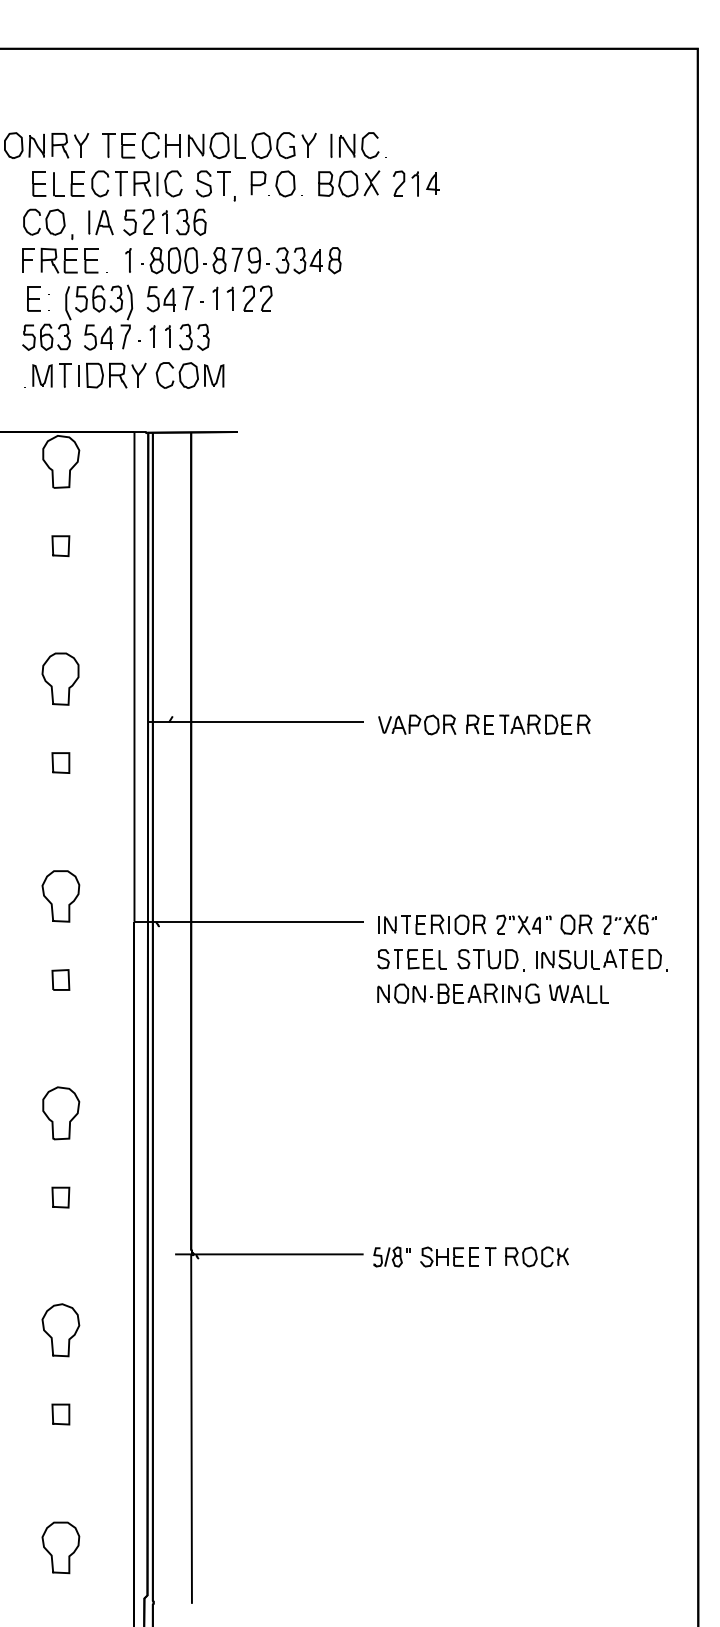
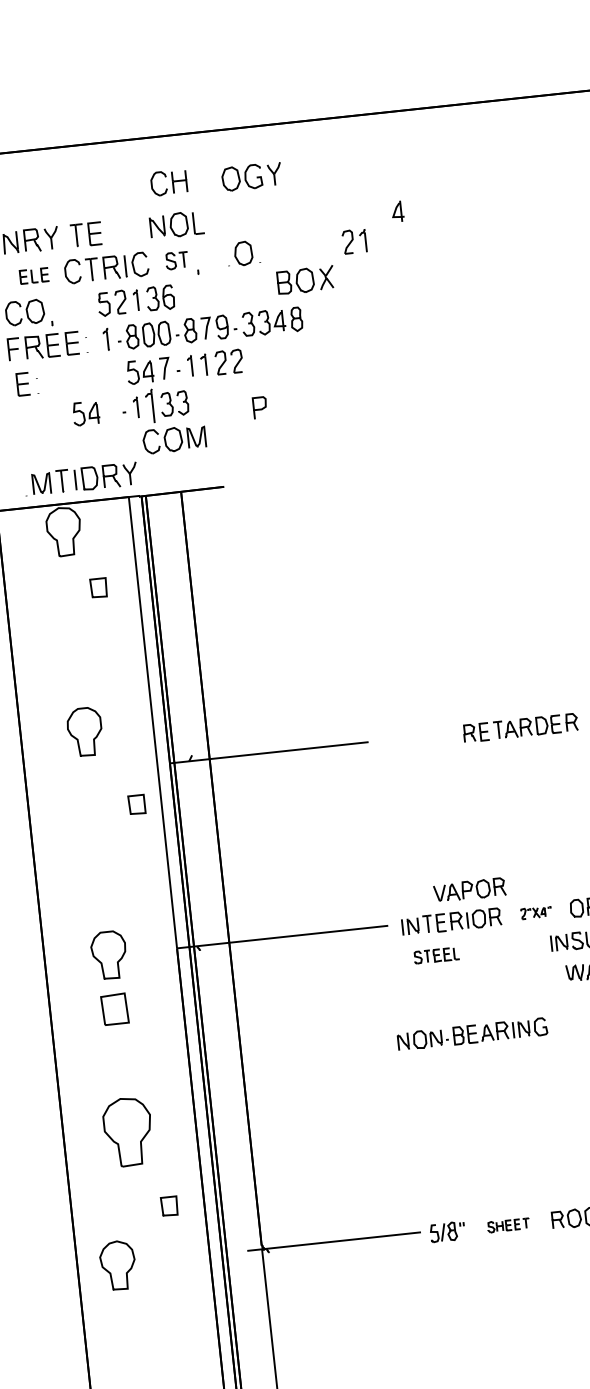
part: (161, 145) -> (168, 182), moved
part: (283, 145) -> (251, 176), moved
part: (358, 145) -> (307, 210), removed
part: (58, 183) -> (34, 275), size x0.6
part: (212, 183) -> (176, 260), size x0.7
part: (349, 183) -> (306, 280), moved
part: (432, 183) -> (397, 211), moved
curve: (258, 184) -> (260, 408), moved
part: (100, 222) -> (76, 307), removed
part: (77, 317) -> (65, 397), removed
part: (167, 336) -> (149, 405), size x1.6
part: (85, 375) -> (81, 479), moved
line: (53, 546) -> (92, 589), moved
part: (417, 724) -> (470, 889), moved
line: (53, 762) -> (130, 804), moved
curve: (52, 903) -> (102, 962), moved
part: (523, 924) -> (535, 912), size x0.6
part: (411, 959) -> (436, 955), size x0.7
part: (490, 960) -> (508, 949), removed
part: (60, 979) -> (114, 1008), size x1.6
part: (458, 993) -> (472, 1034), moved
part: (61, 1113) -> (128, 1132), size x1.4
line: (53, 1197) -> (162, 1206), moved
part: (458, 1256) -> (508, 1224), size x0.6
curve: (52, 1337) -> (111, 1273), moved

